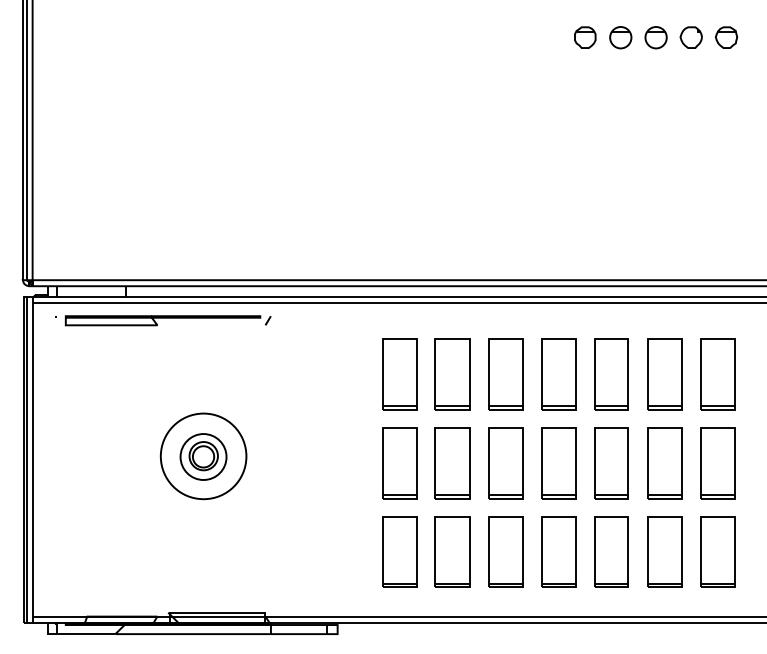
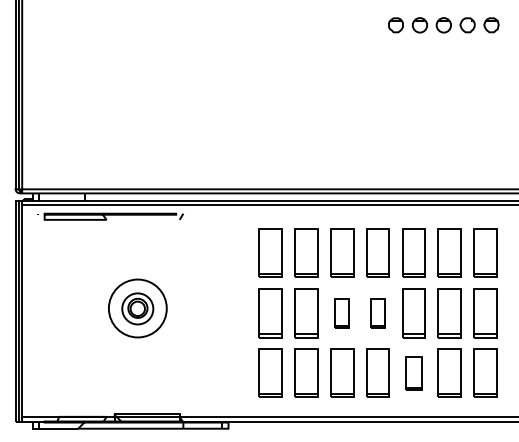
part: (506, 463) -> (342, 313), size x0.6
part: (557, 463) -> (377, 313), size x0.6
part: (611, 551) -> (413, 372), size x0.7

